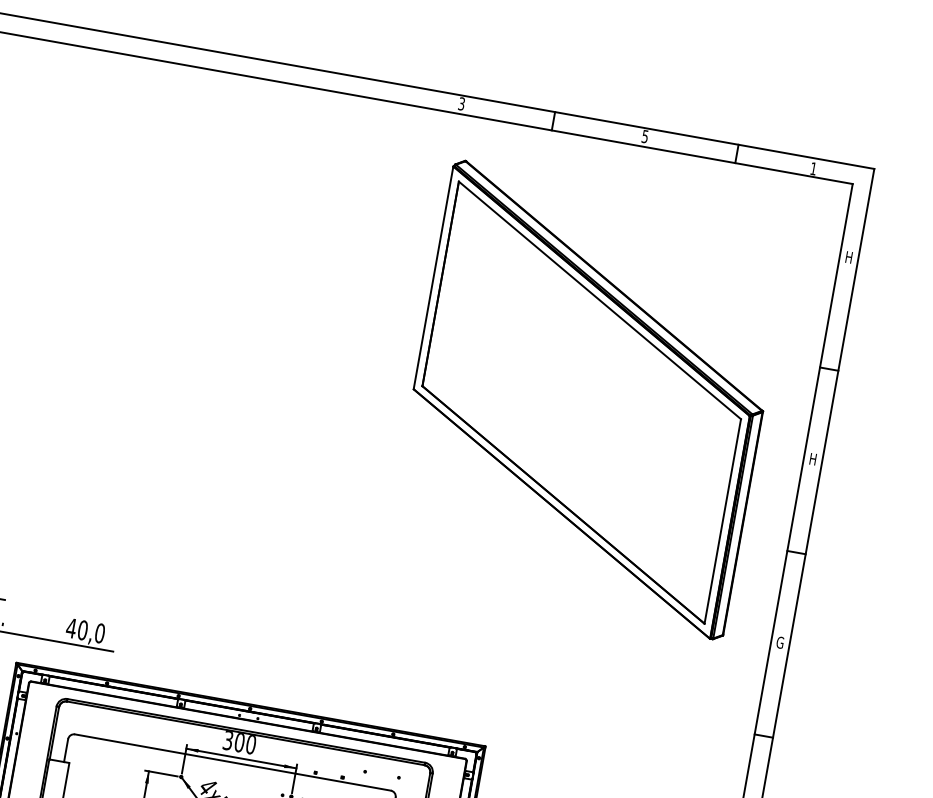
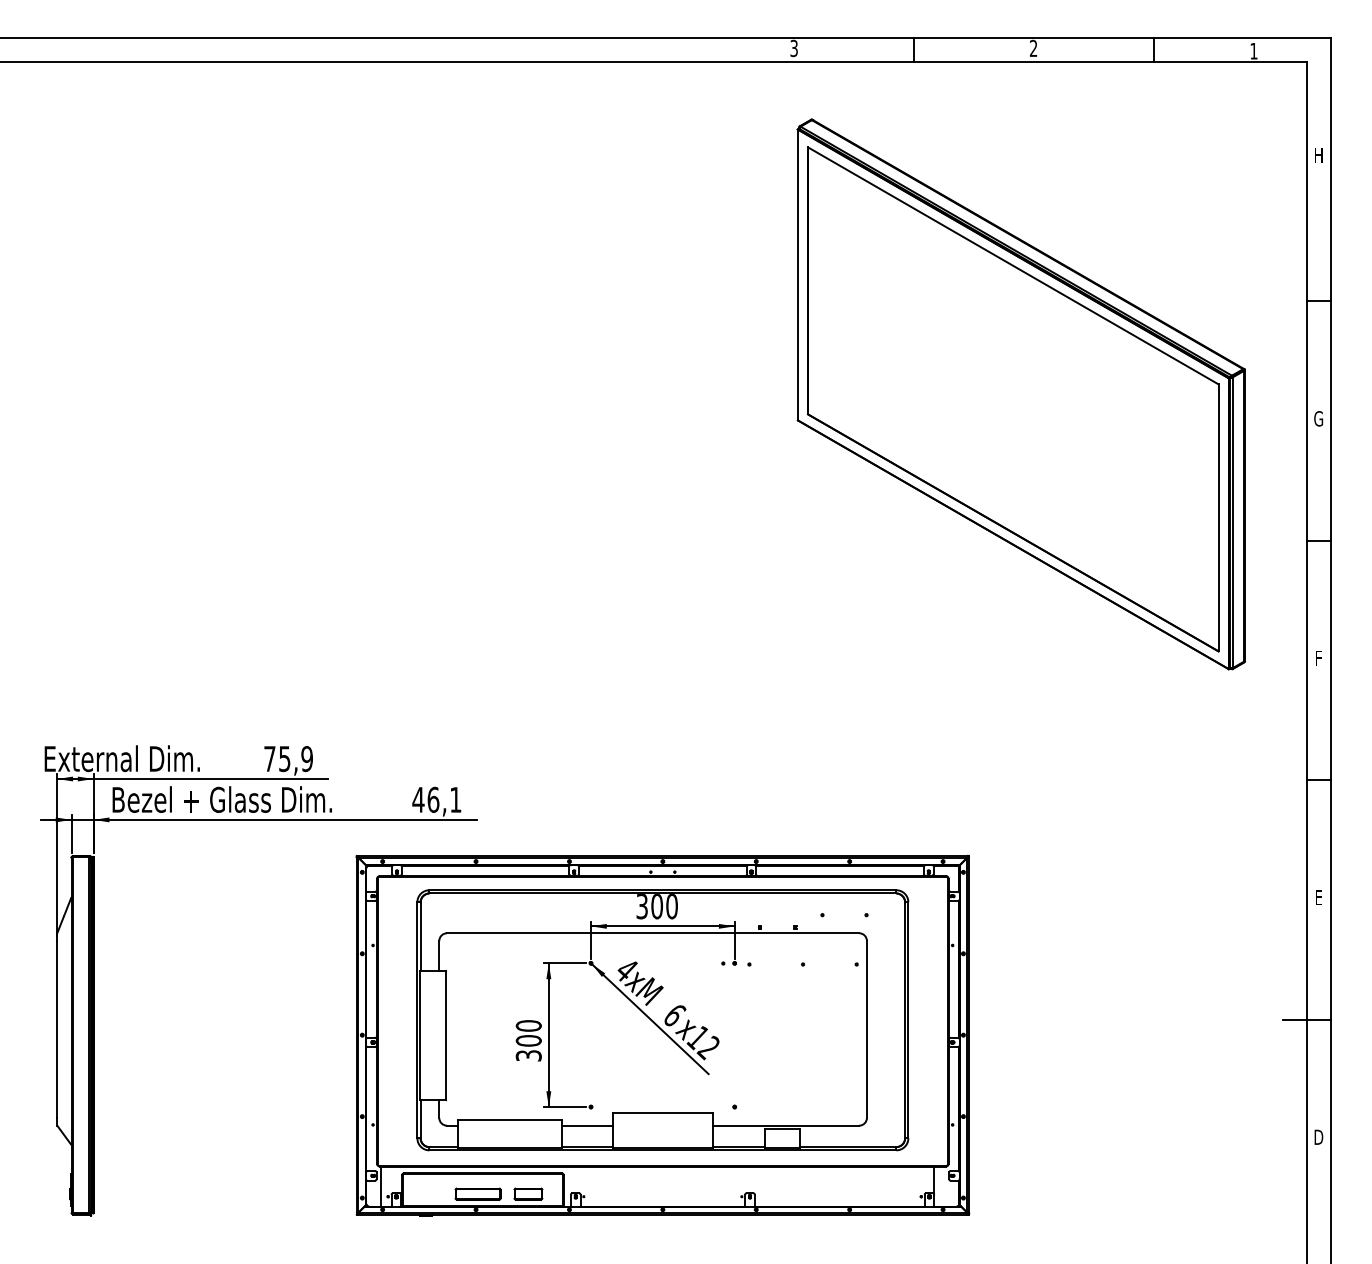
text: (645, 136) -> (1033, 48), 5 -> 2
text: (812, 458) -> (1318, 418), H -> G
text: (91, 631) -> (444, 799), 40,0 -> 46,1
text: (780, 642) -> (1318, 658), G -> F

